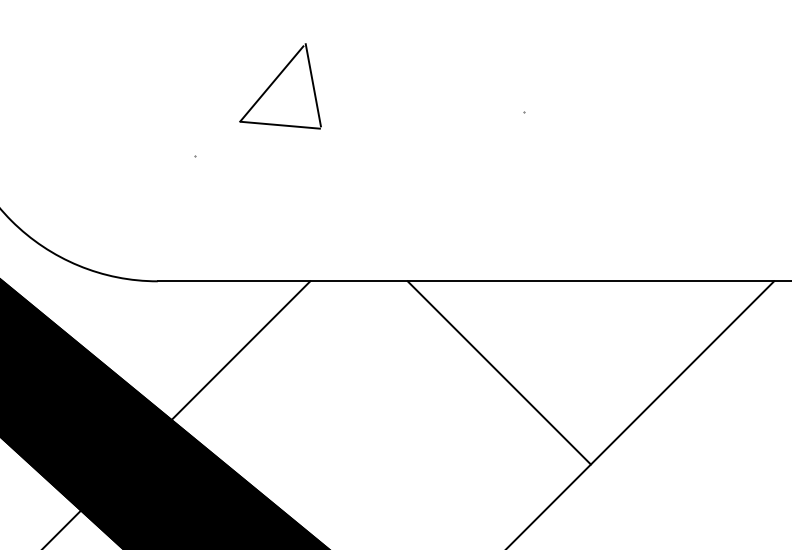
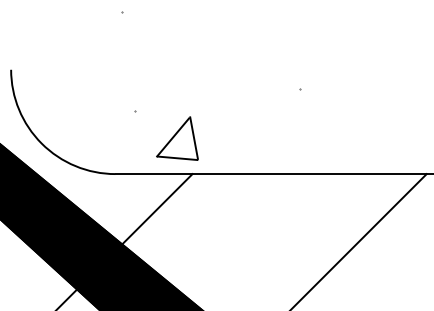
part: (280, 86) -> (177, 138), moved
line: (498, 373) -> (287, 220), removed

